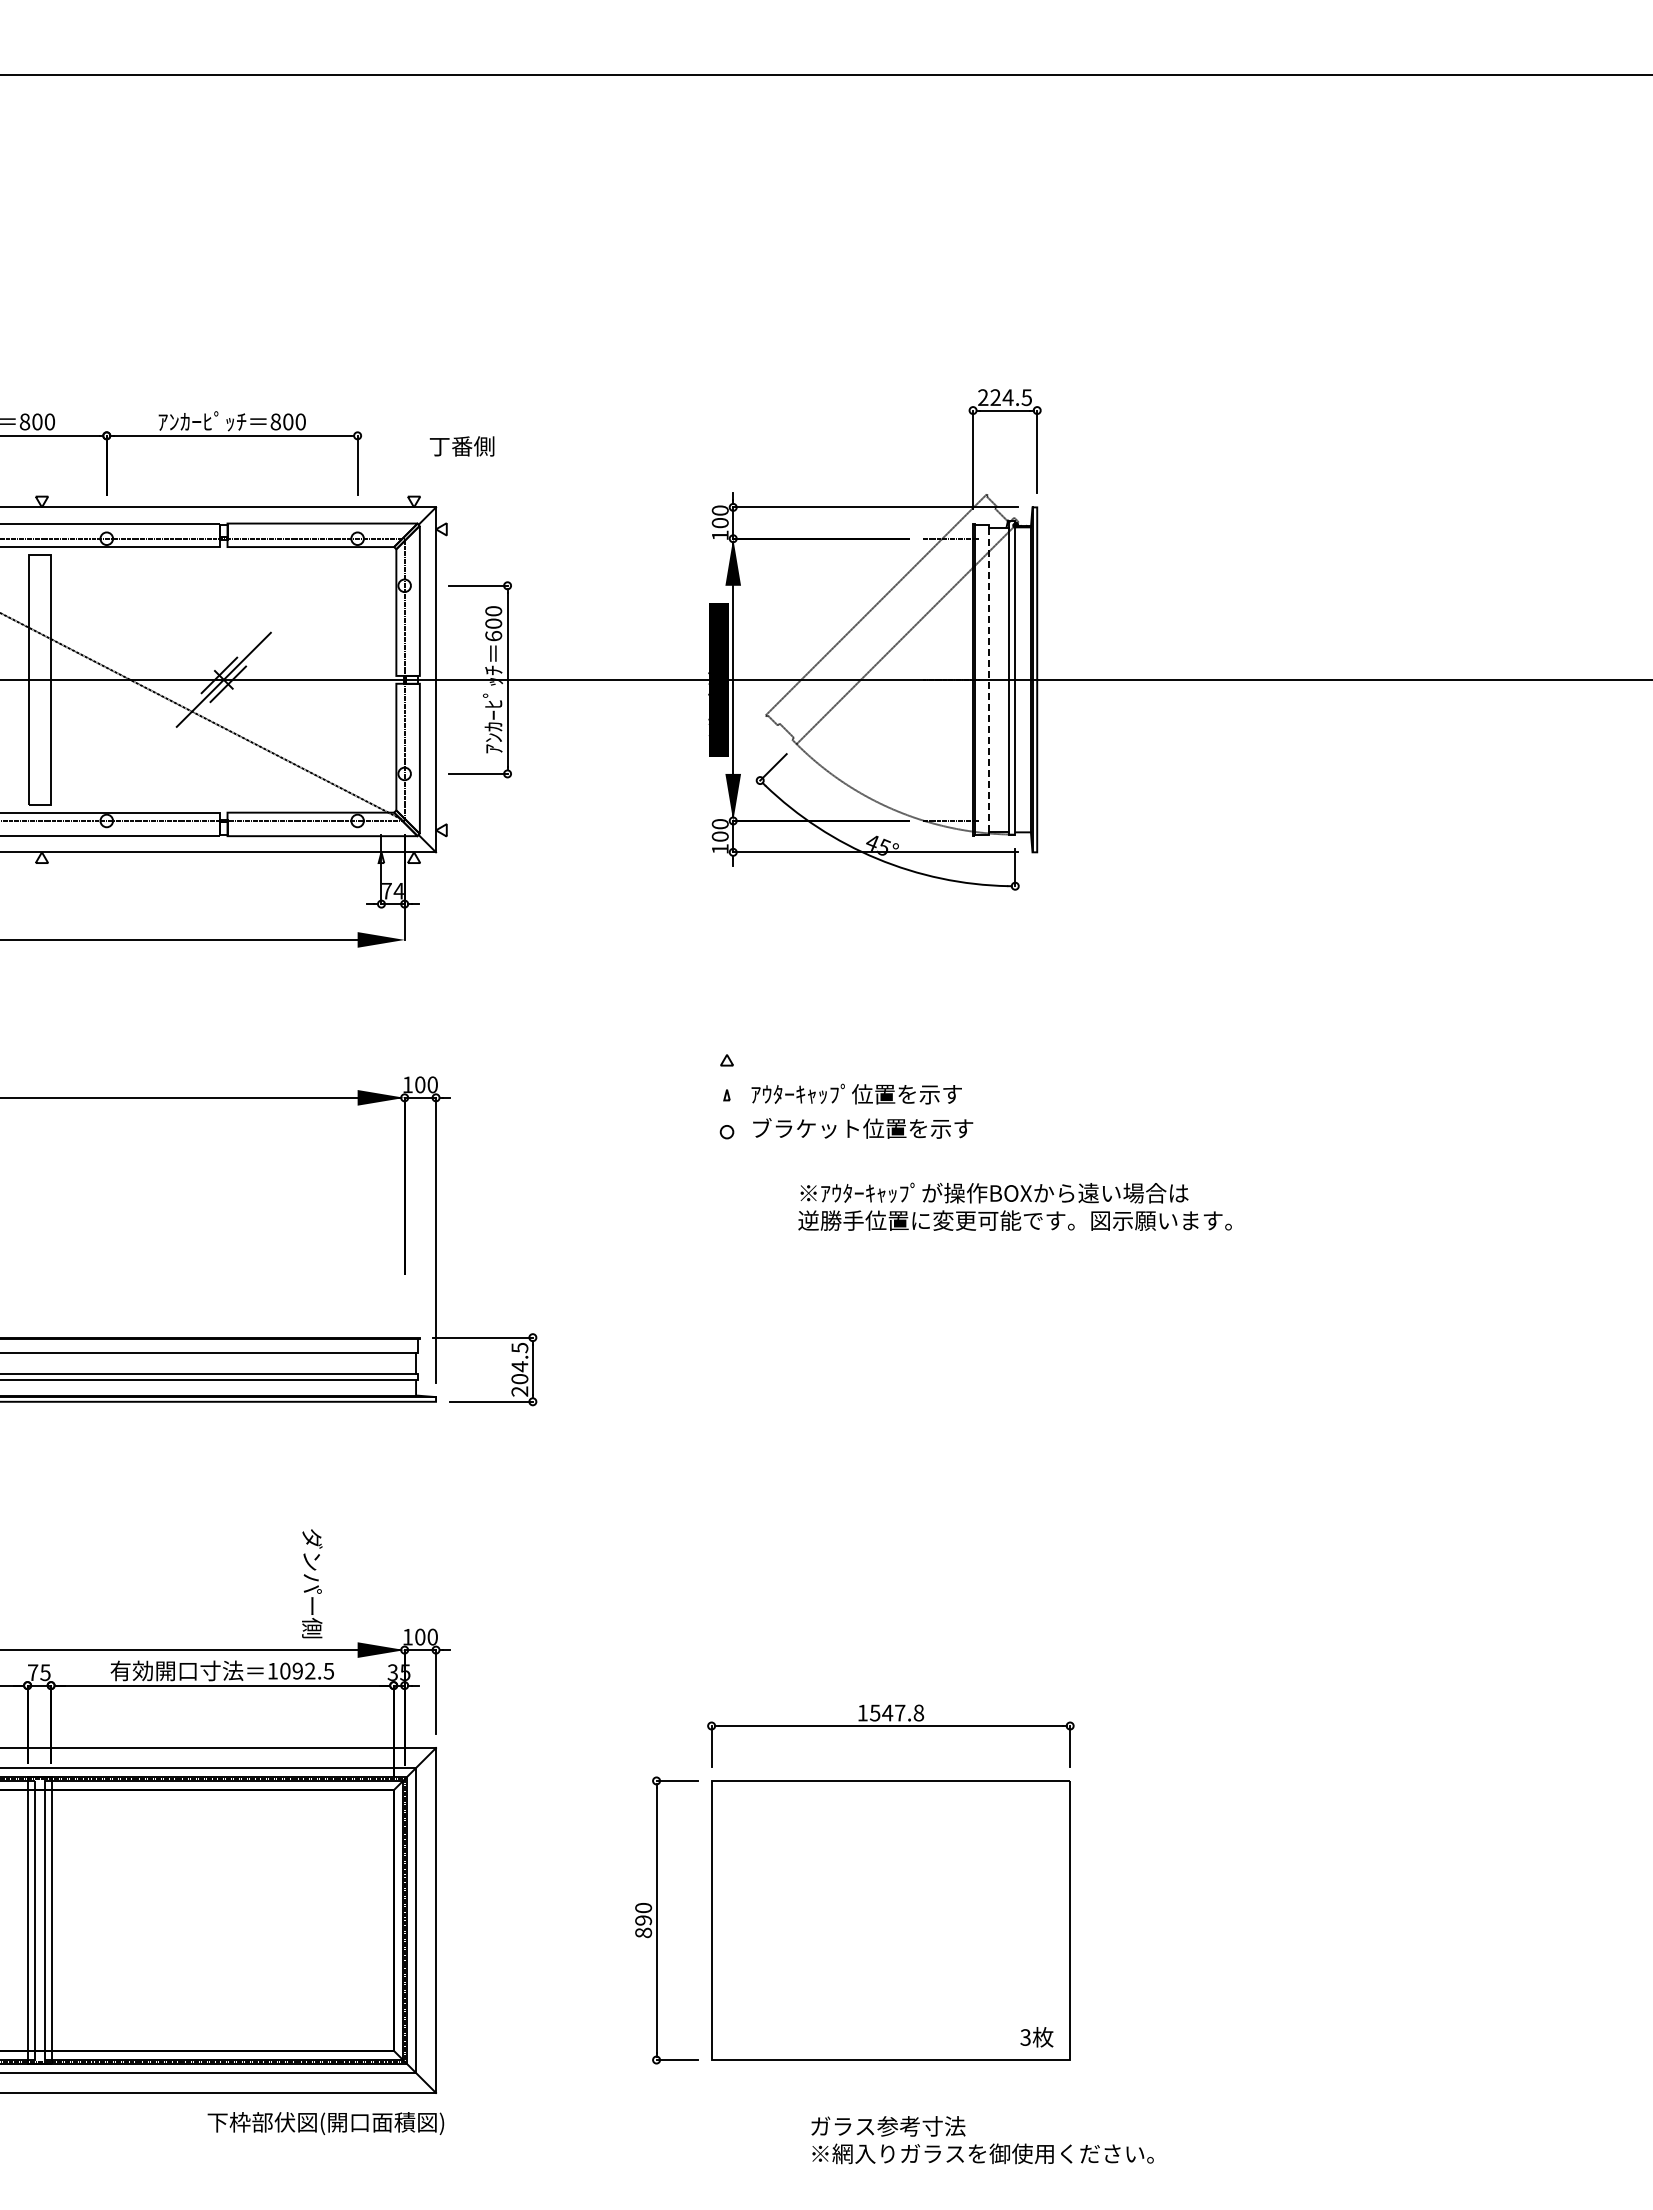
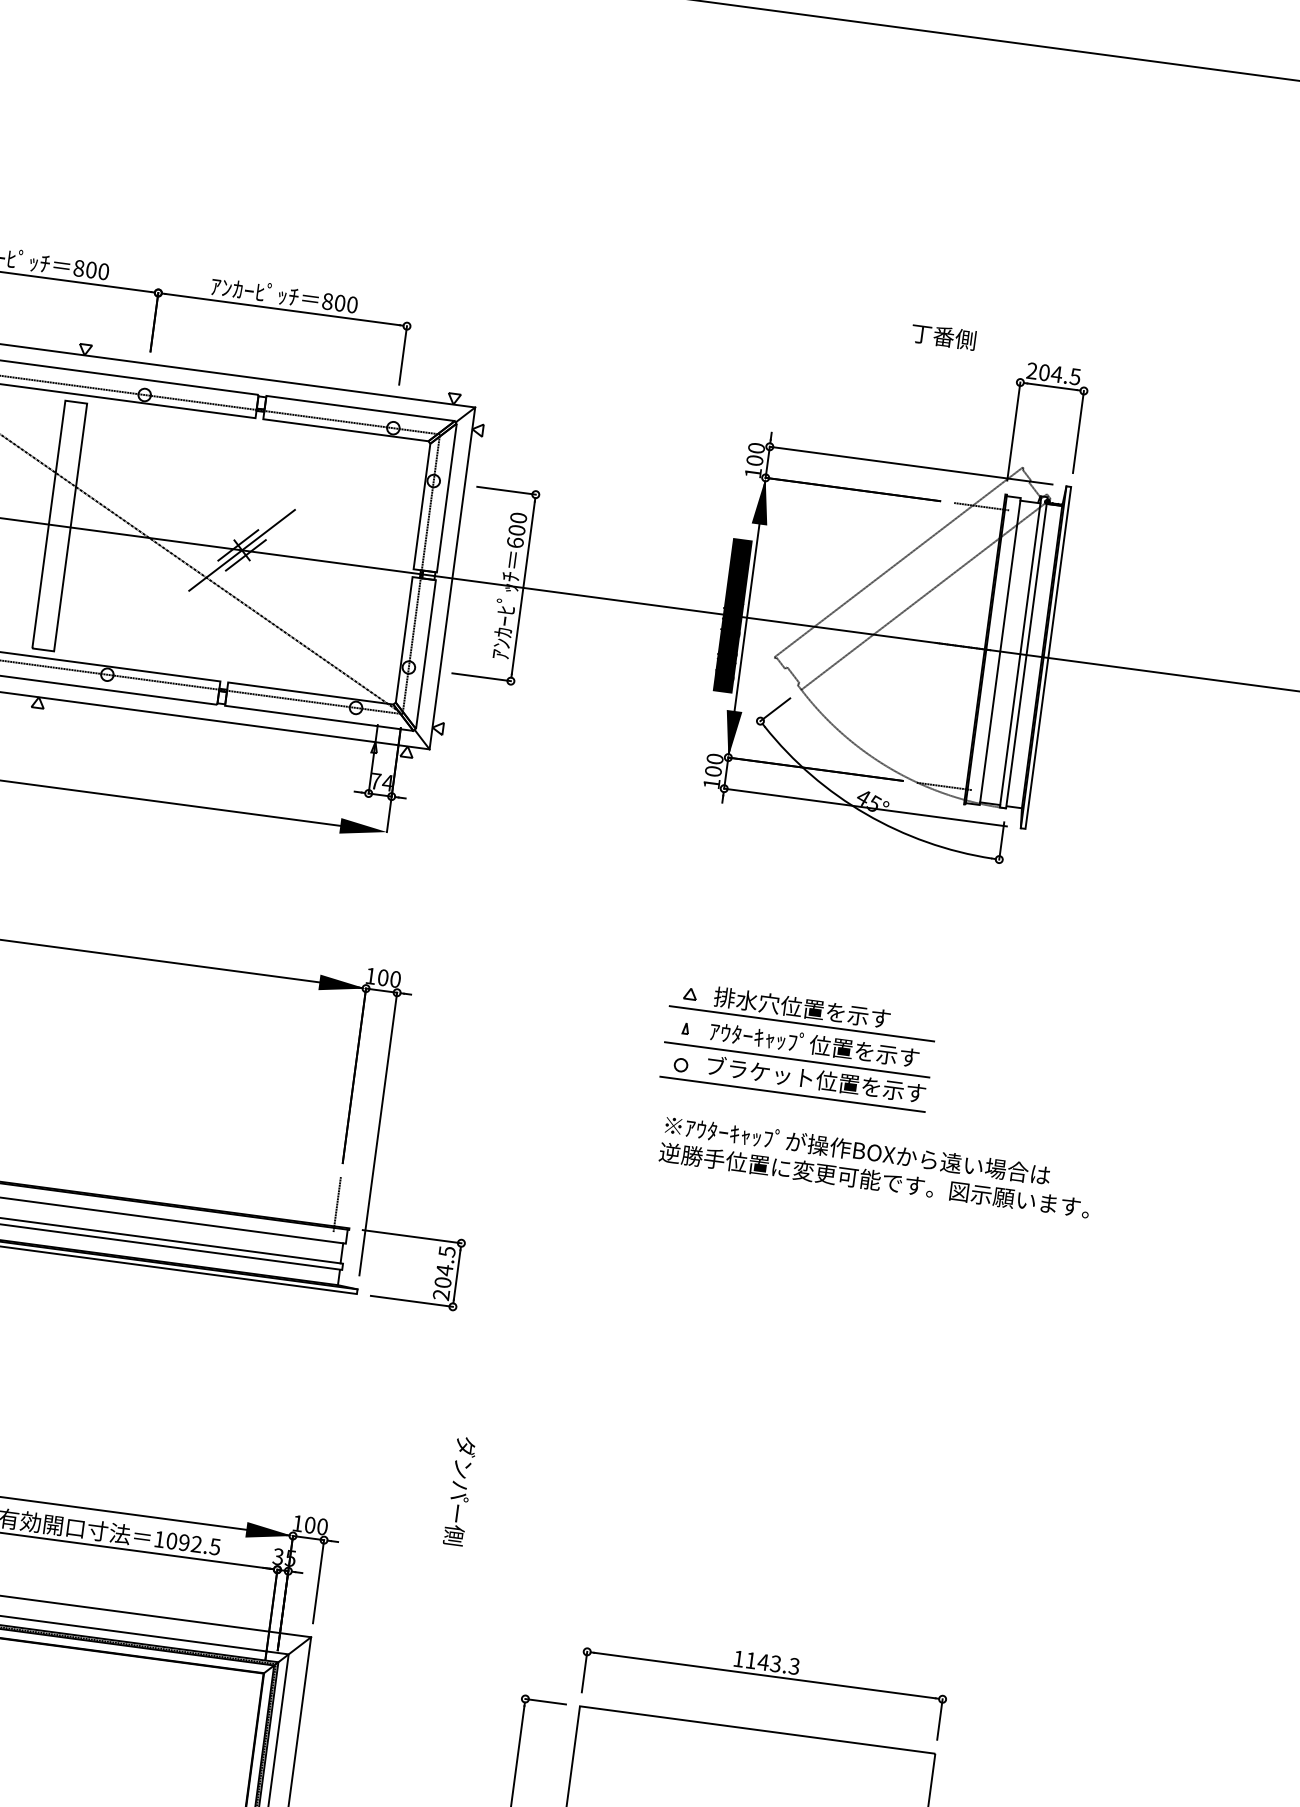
text: (995, 397) -> (1044, 372), 224.5 -> 204.5
text: (461, 446) -> (943, 336), moved
line: (988, 679) -> (1000, 651), dashed -> solid
part: (841, 1062) -> (803, 1011), added
line: (841, 1111) -> (797, 1059), added
line: (841, 1146) -> (792, 1094), added
text: (1014, 1206) -> (875, 1166), moved
line: (404, 1315) -> (337, 1204), added
text: (312, 1583) -> (460, 1491), moved
text: (896, 1712) -> (772, 1662), 1547.8 -> 1143.3

